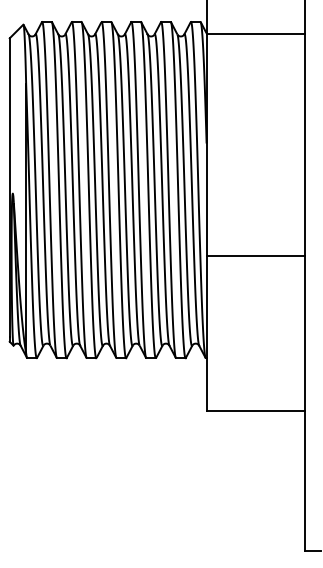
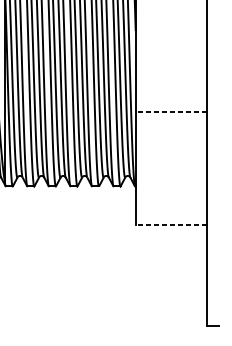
line: (255, 255) -> (171, 112), solid -> dashed
line: (255, 411) -> (171, 225), solid -> dashed

